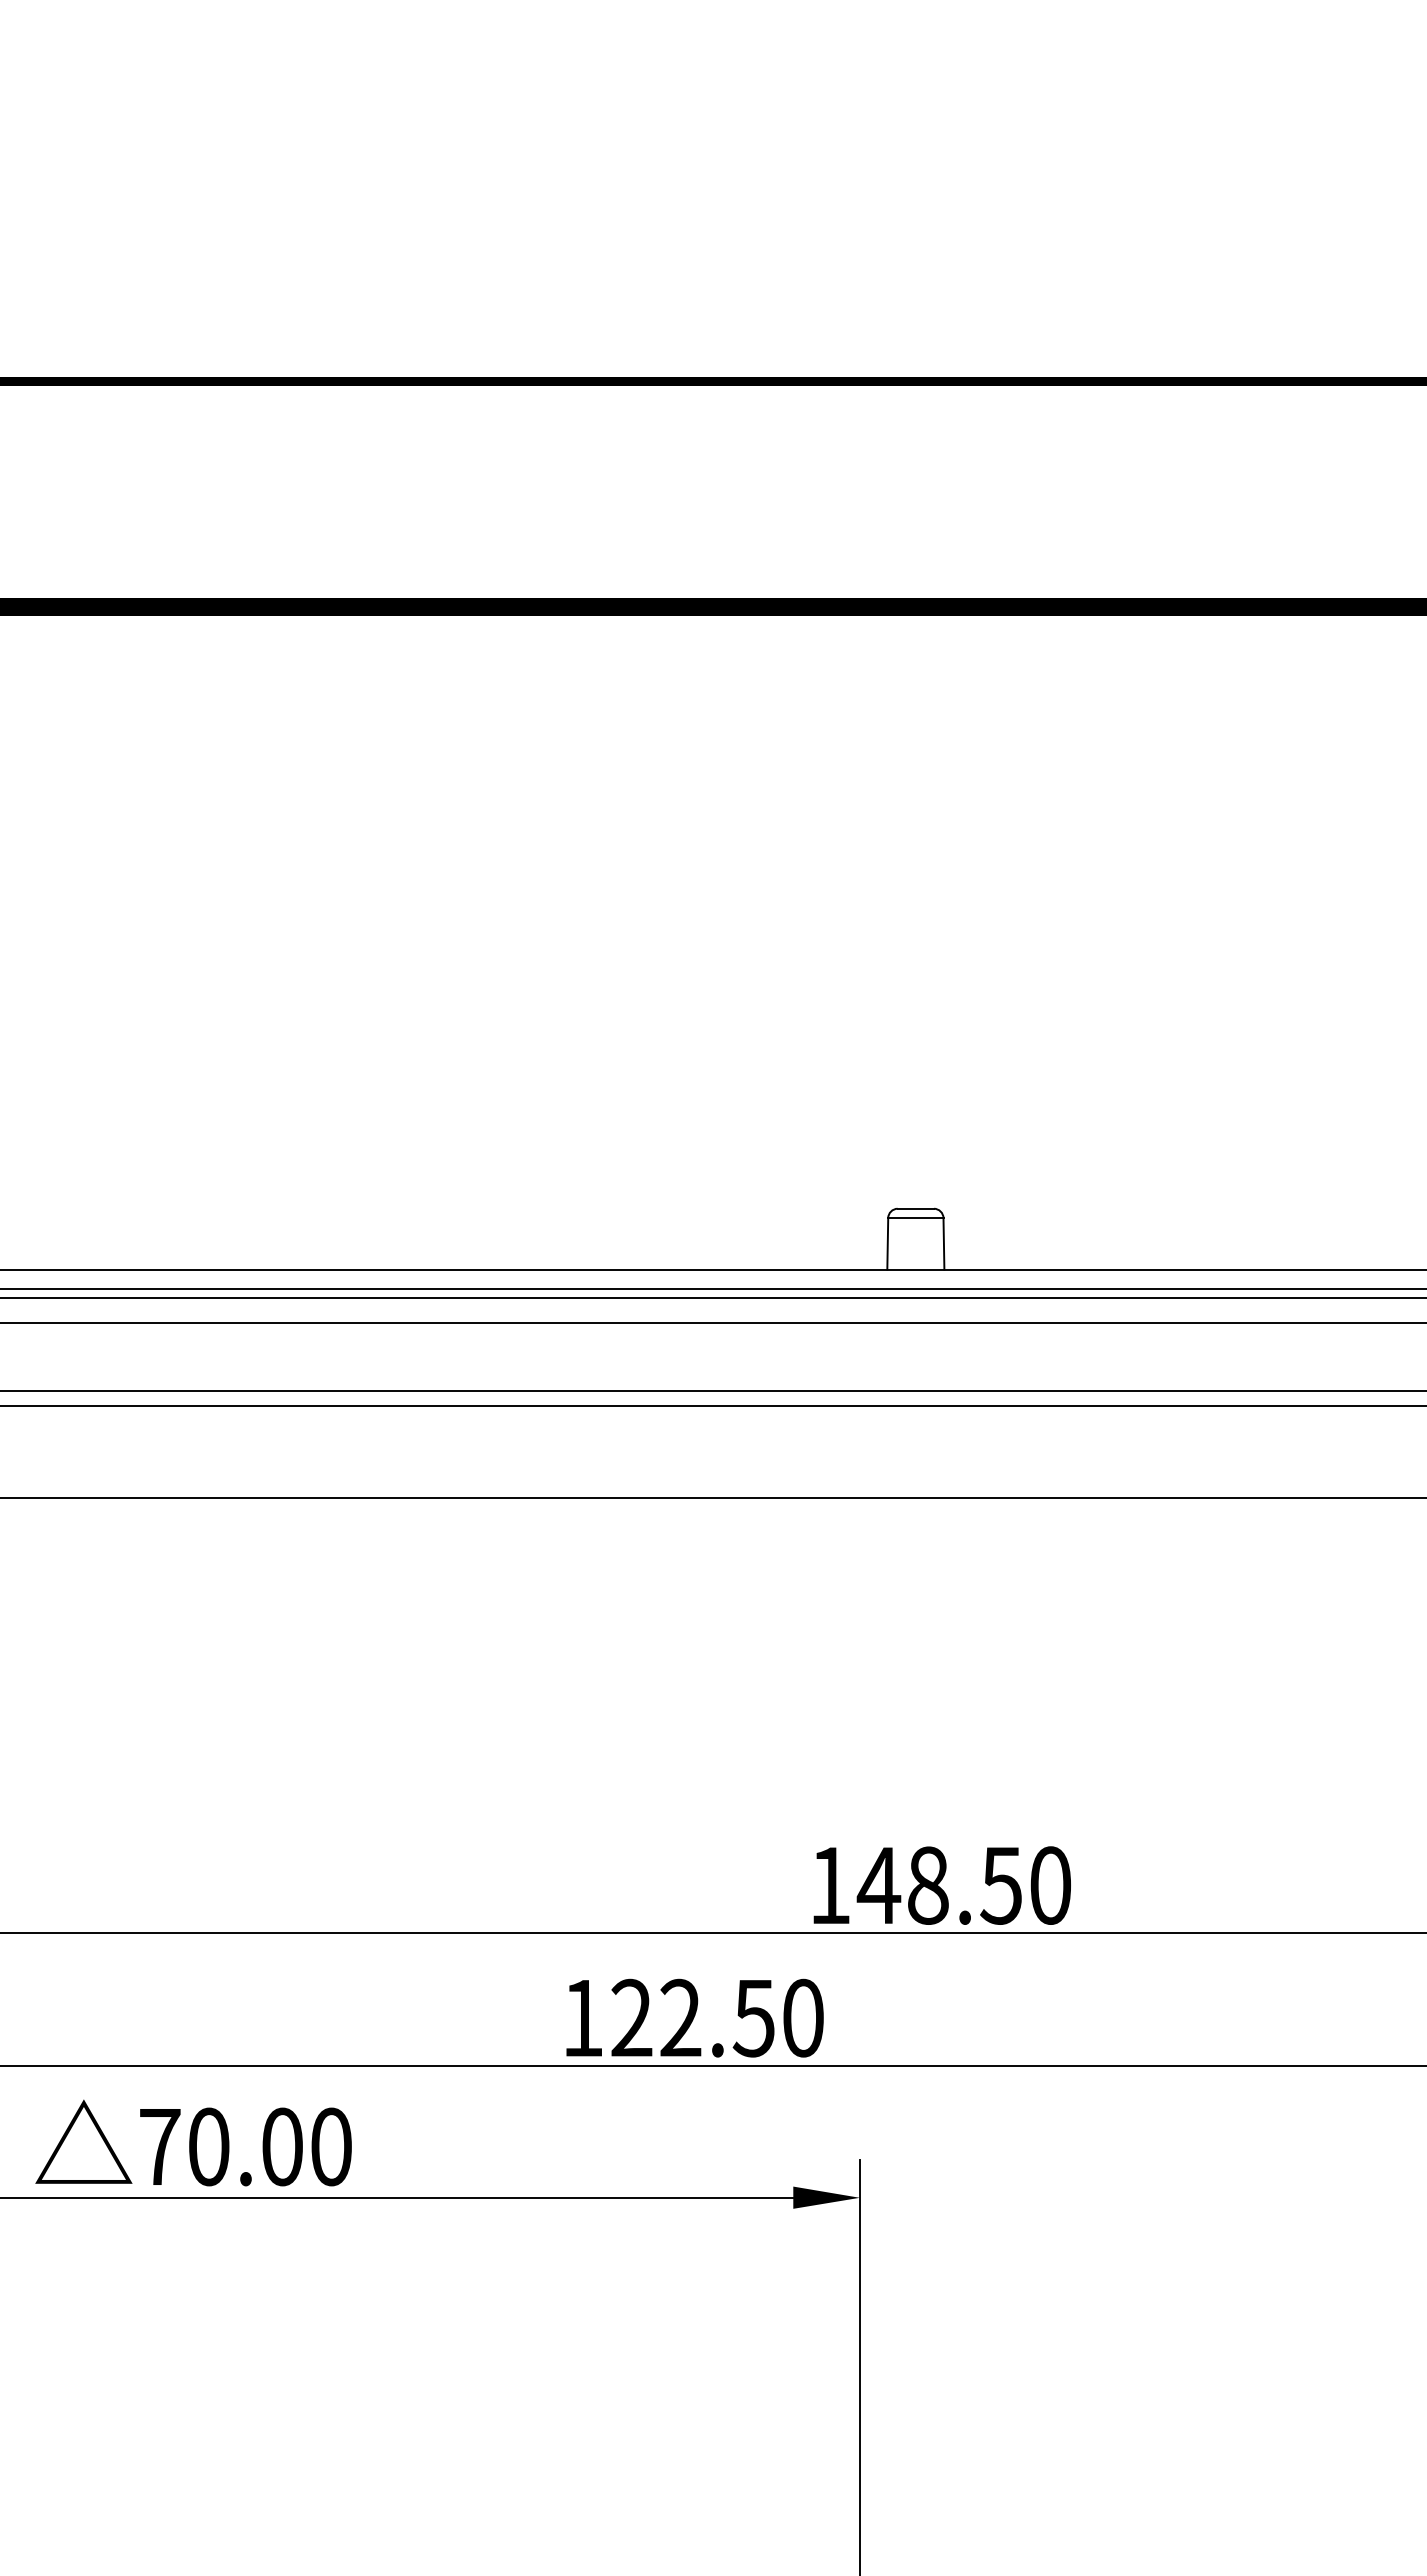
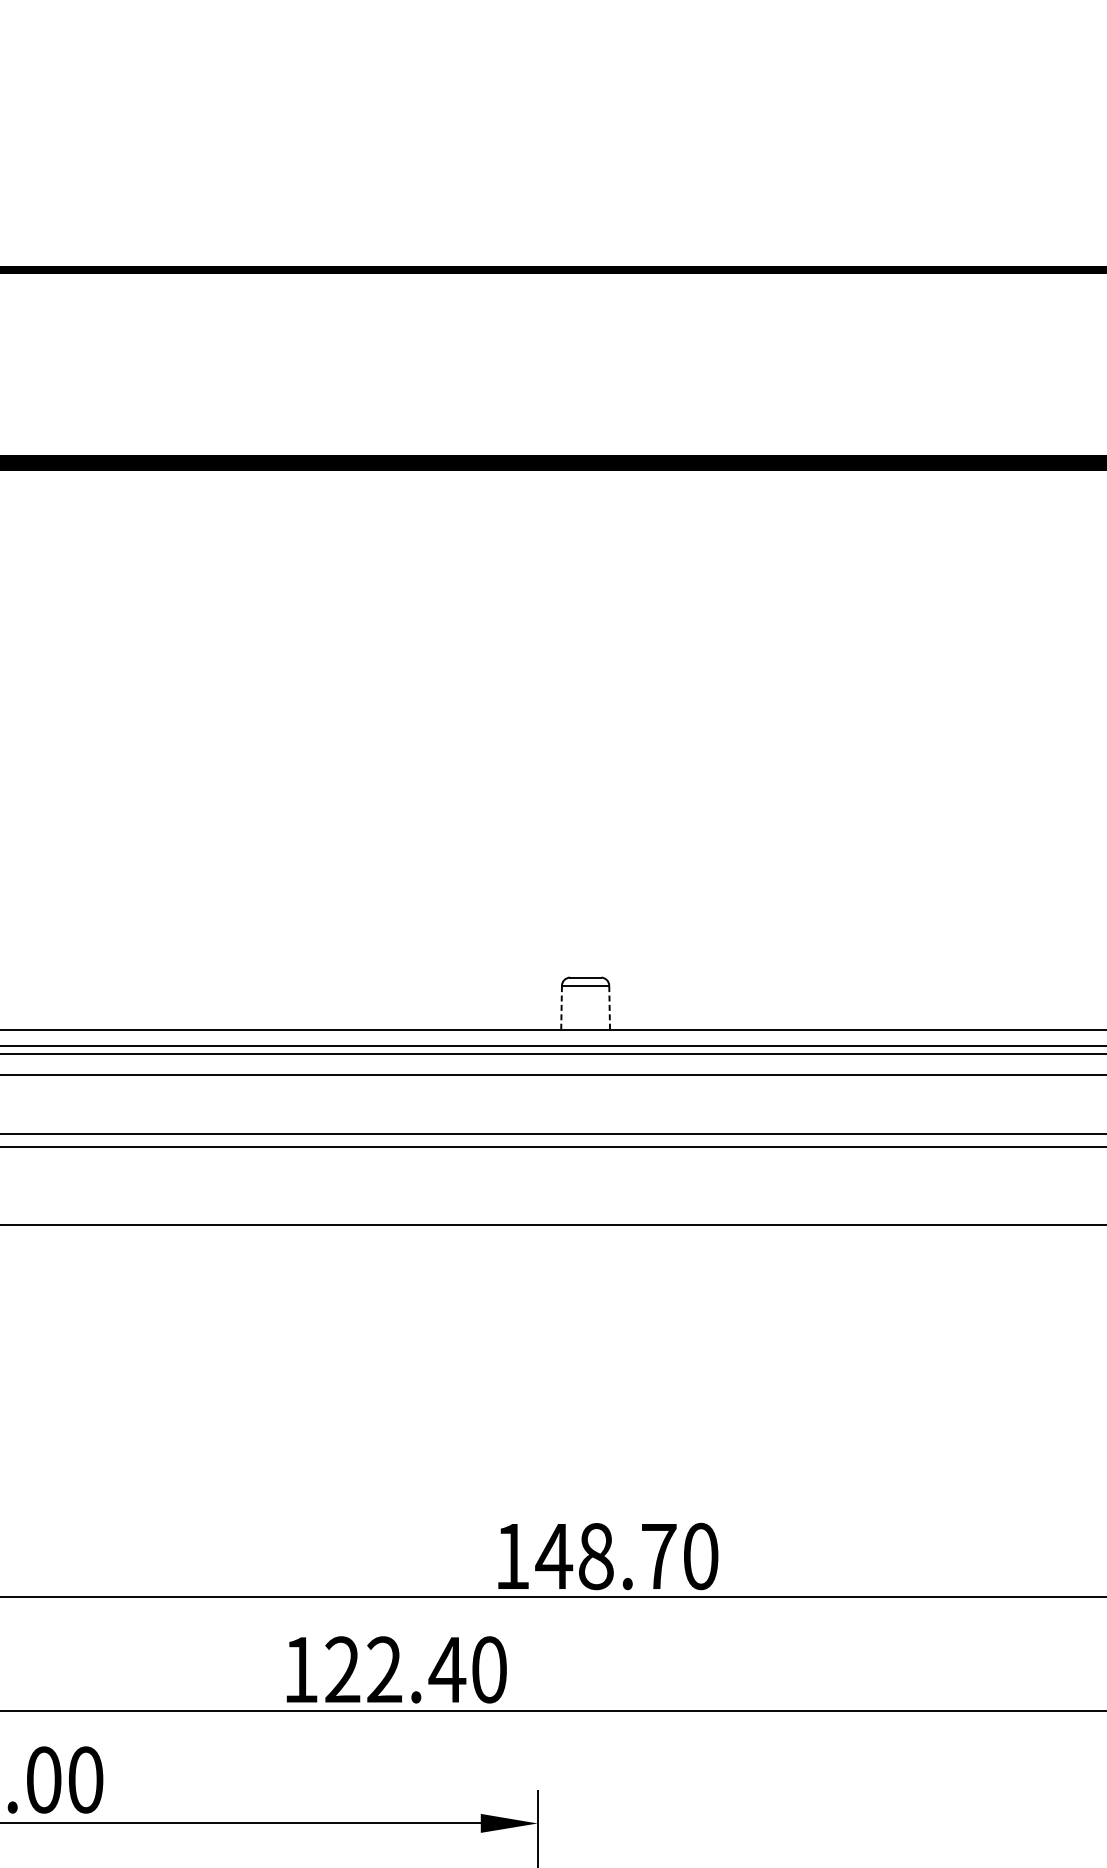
line: (887, 1243) -> (561, 1007), solid -> dashed
line: (943, 1243) -> (609, 1007), solid -> dashed
text: (1001, 1885) -> (658, 1556), 148.50 -> 148.70
text: (754, 2018) -> (447, 1670), 122.50 -> 122.40

